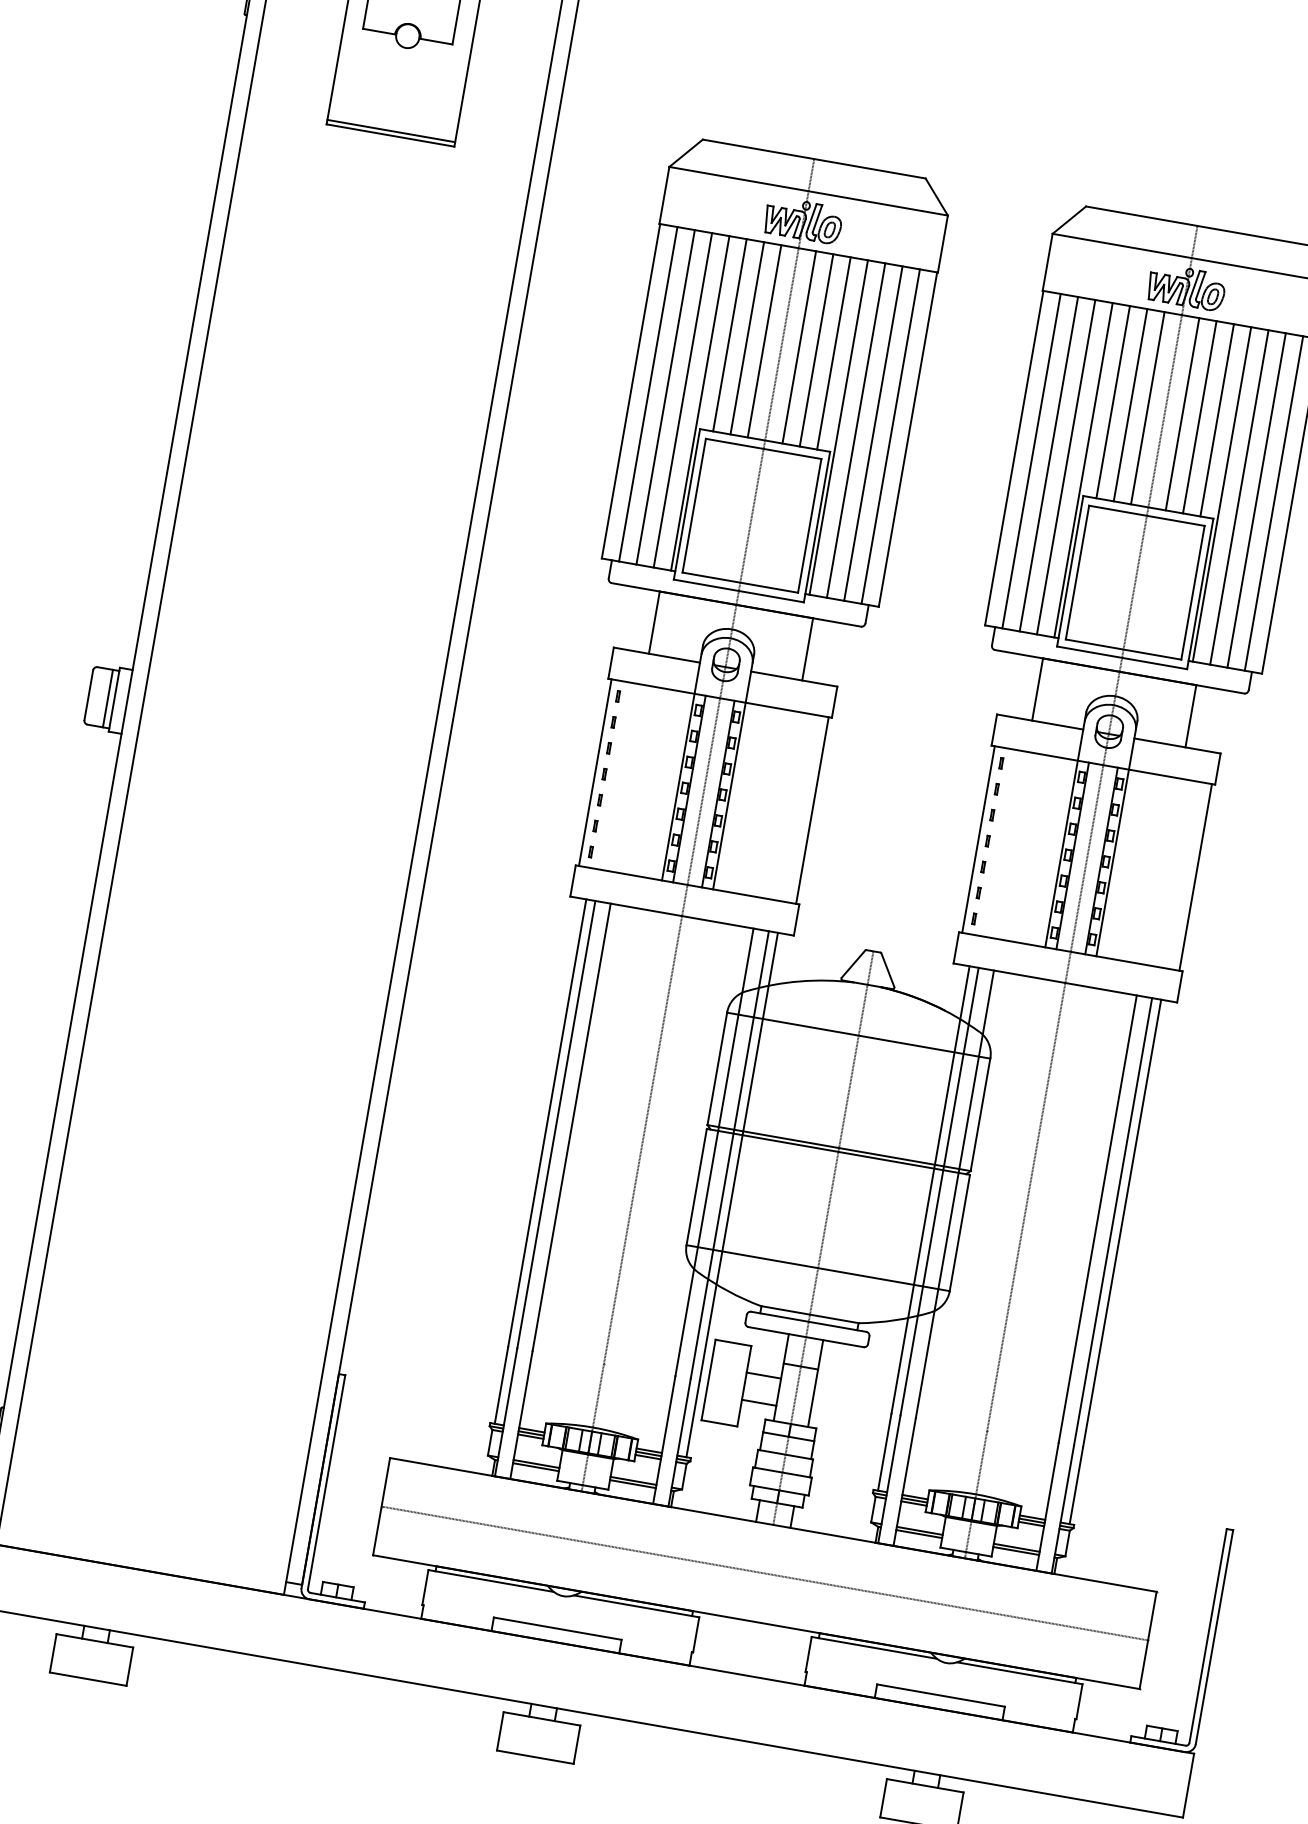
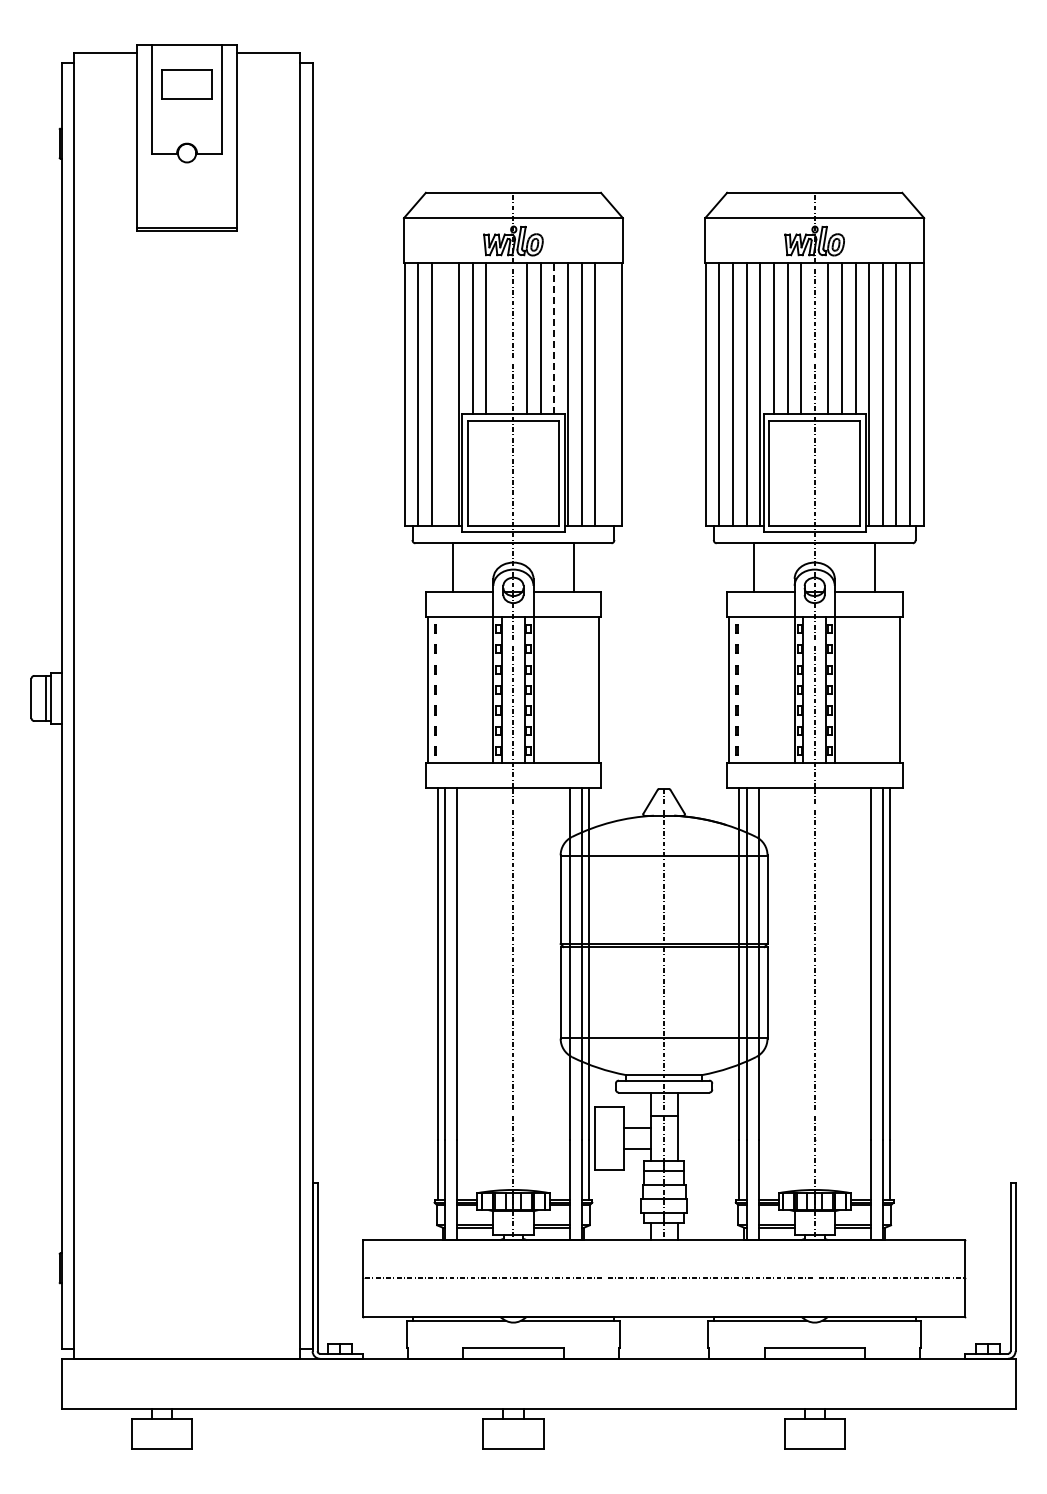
line: (764, 341) -> (499, 338), removed
line: (834, 353) -> (554, 338), solid -> dashed
line: (683, 399) -> (445, 393), removed
line: (890, 435) -> (608, 393), removed

